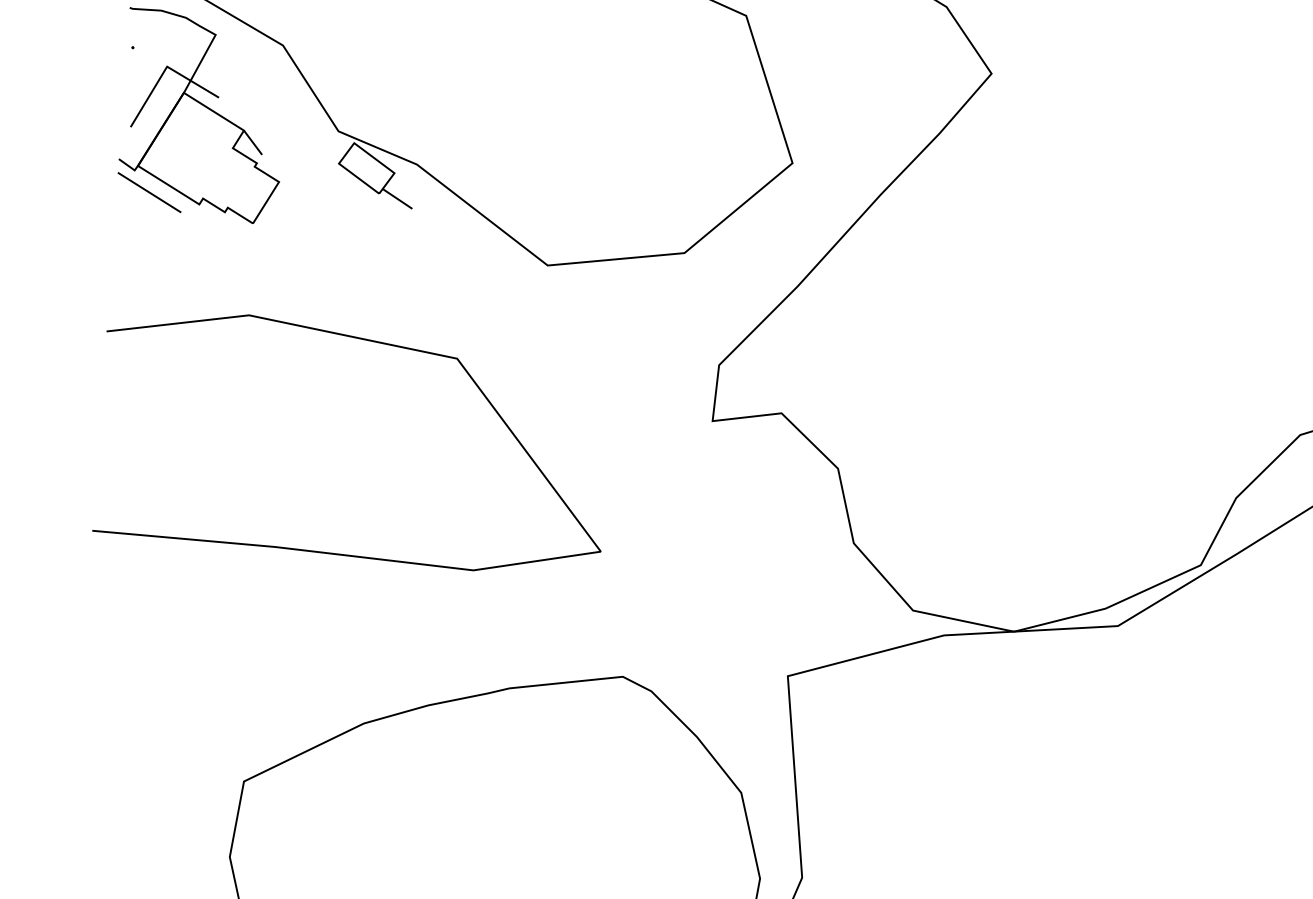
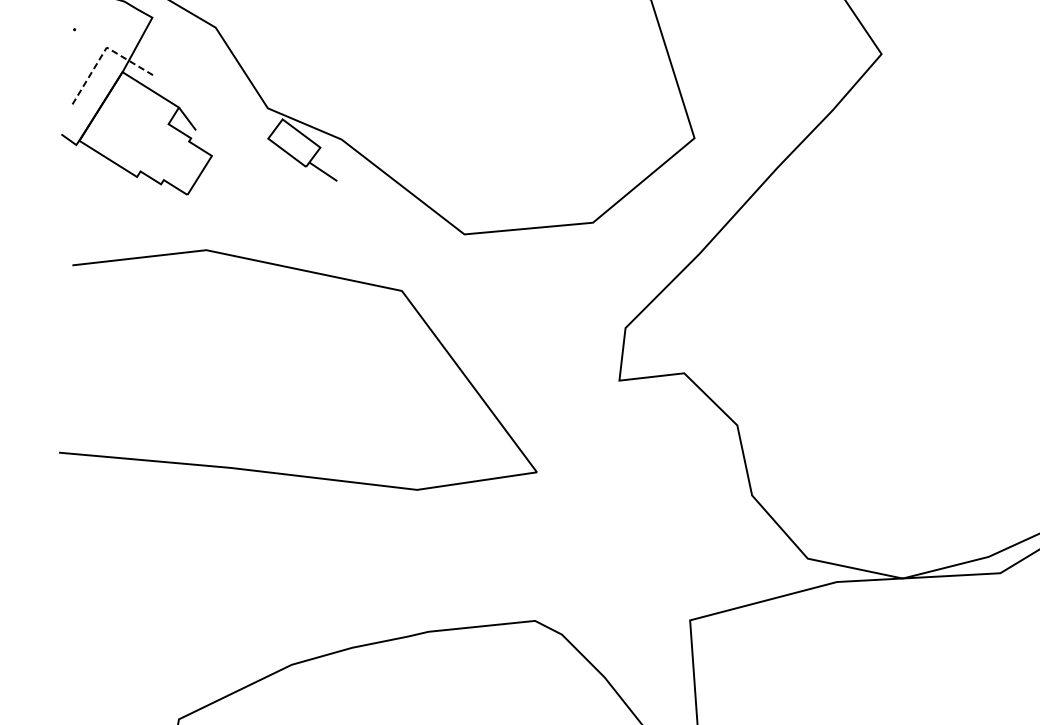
line: (165, 70) -> (105, 51), solid -> dashed
line: (149, 192) -> (90, 165), removed
curve: (368, 341) -> (318, 274), moved

